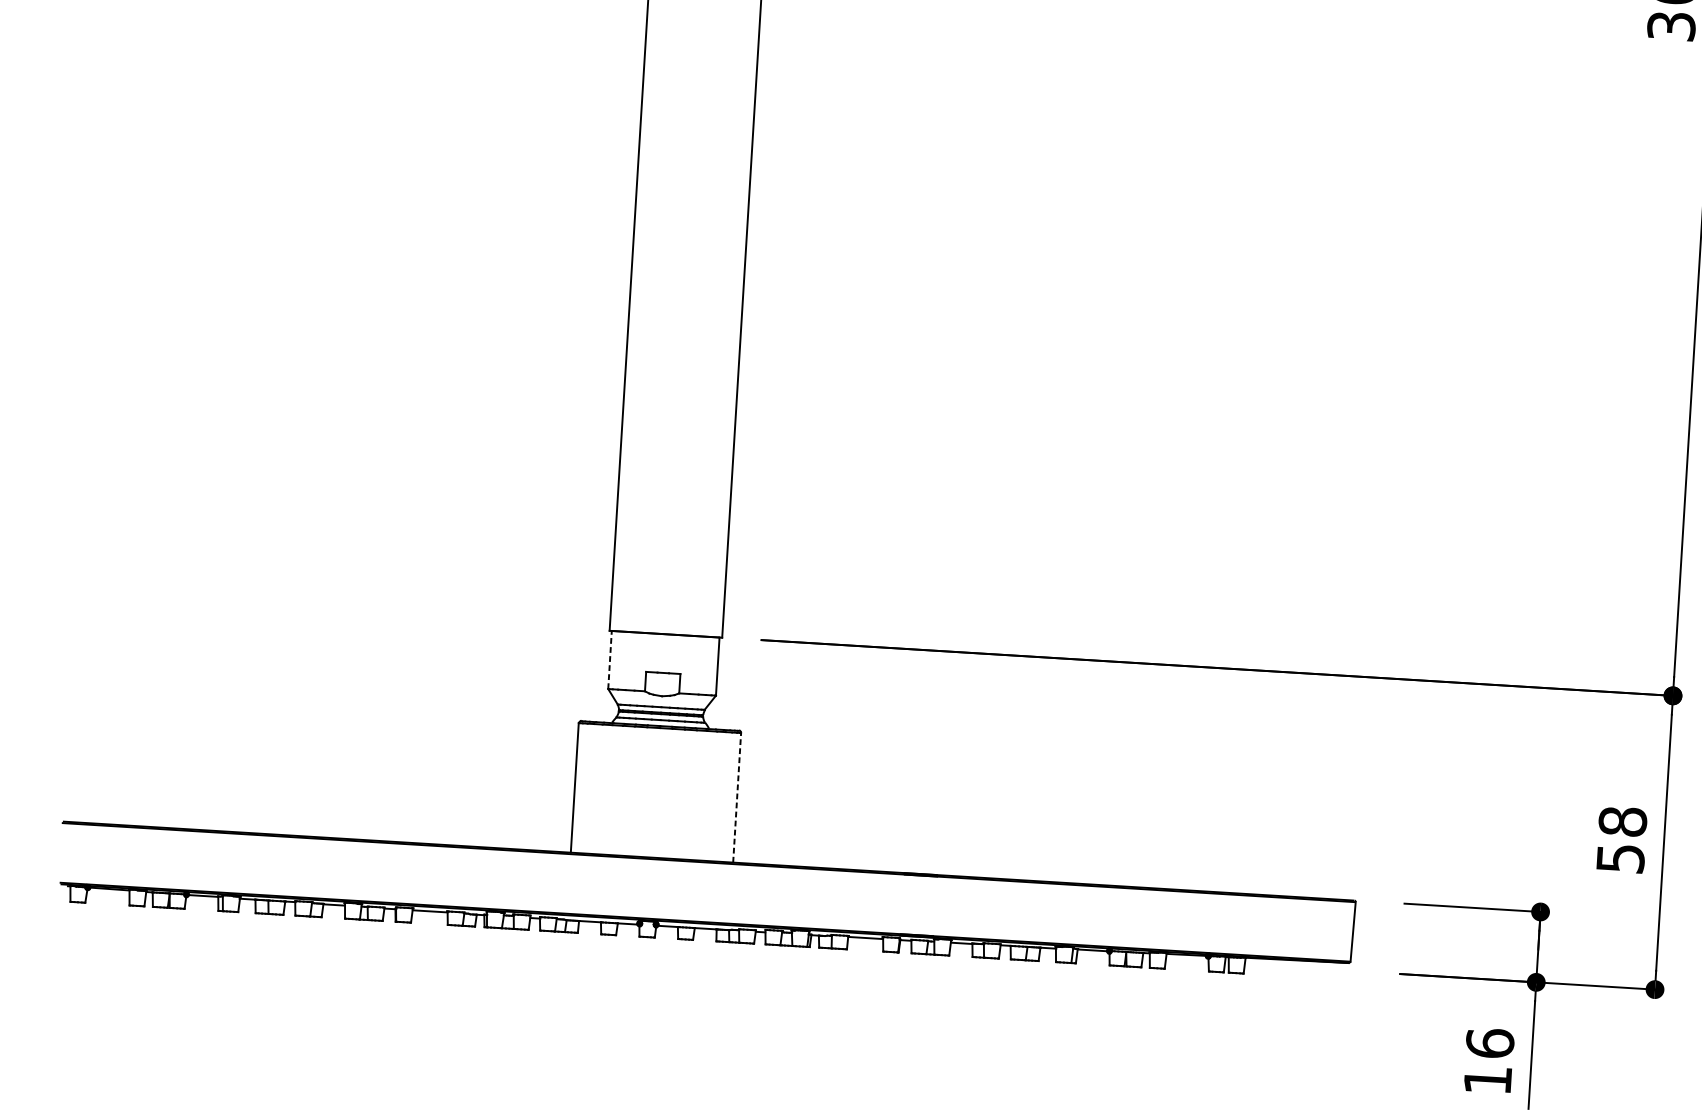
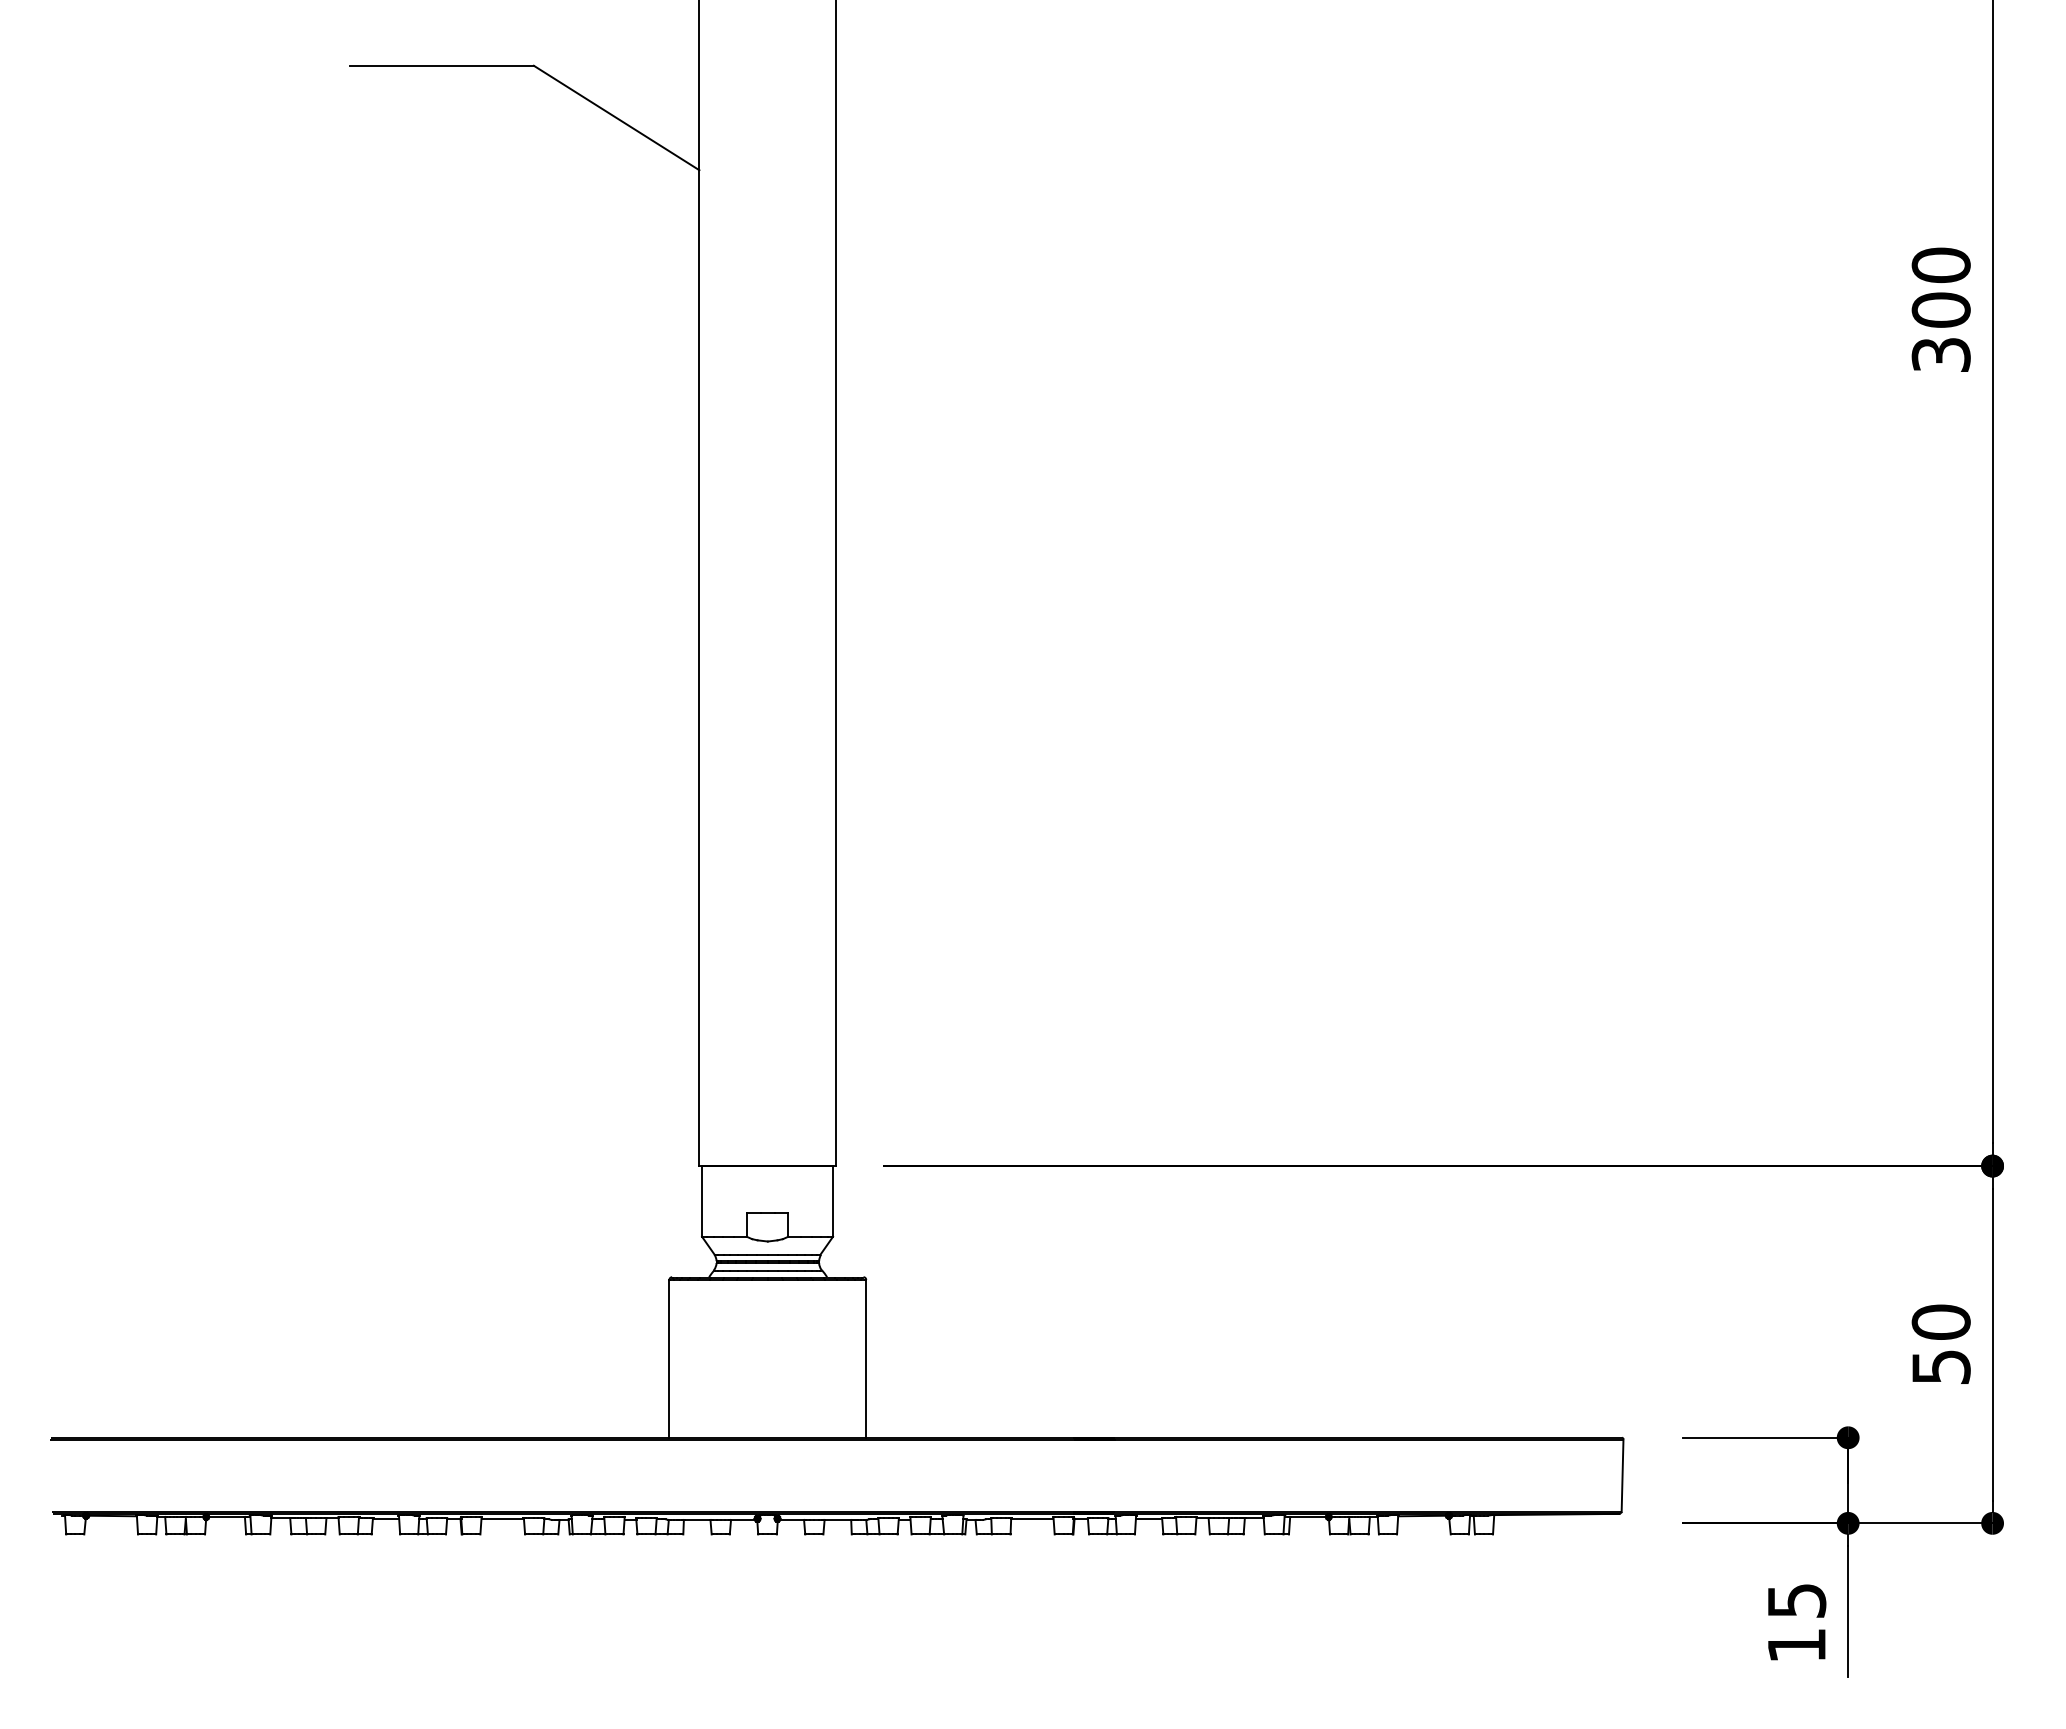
line: (610, 659) -> (702, 1200), dashed -> solid
line: (737, 797) -> (866, 1358), dashed -> solid
text: (1623, 821) -> (1941, 1321), 58 -> 50
text: (1489, 1043) -> (1796, 1600), 16 -> 15

